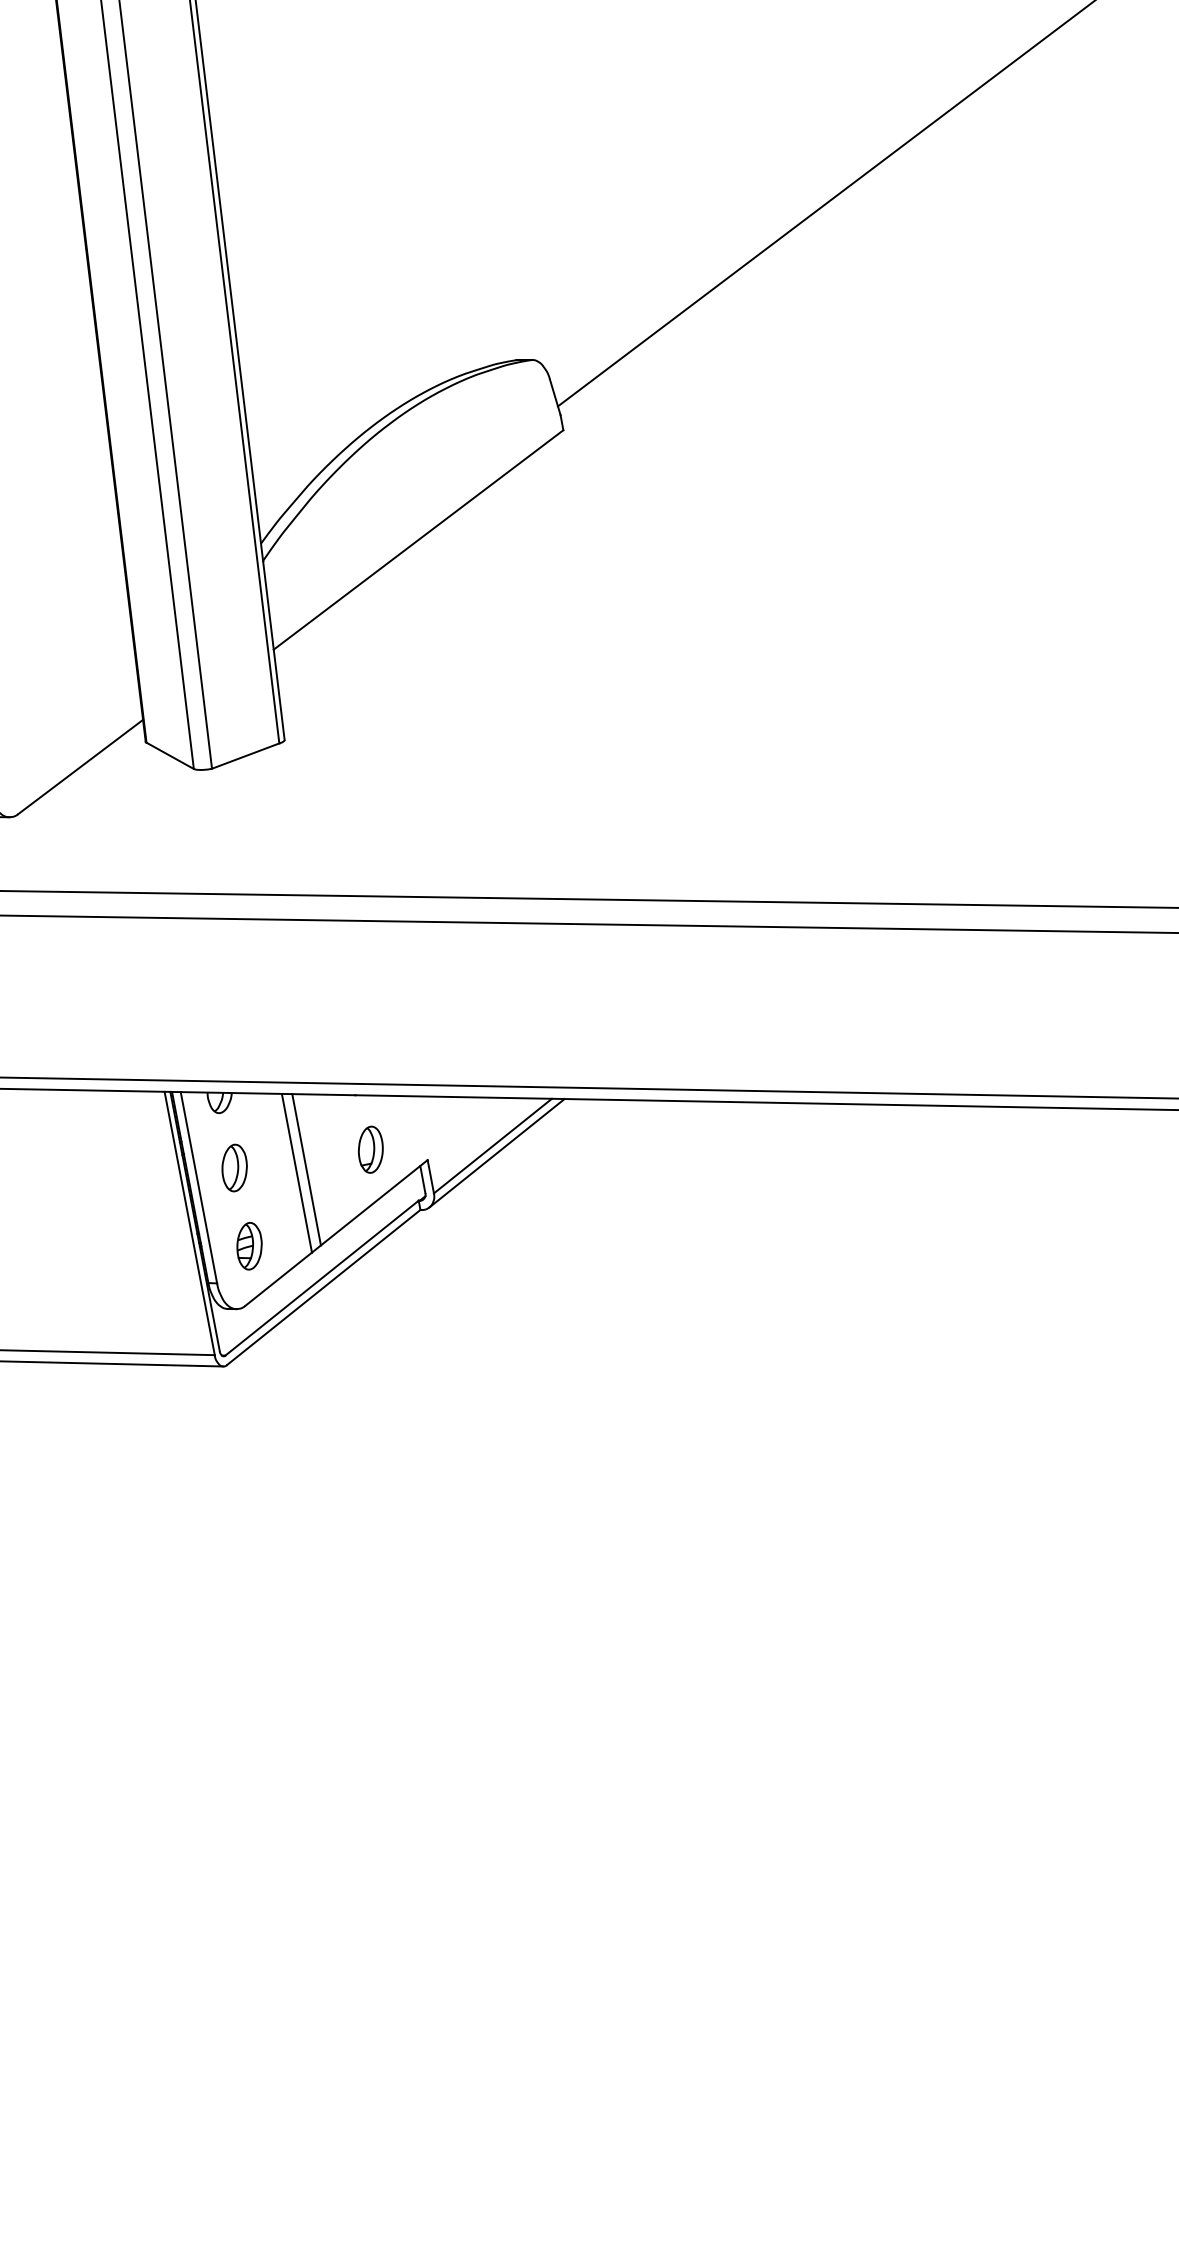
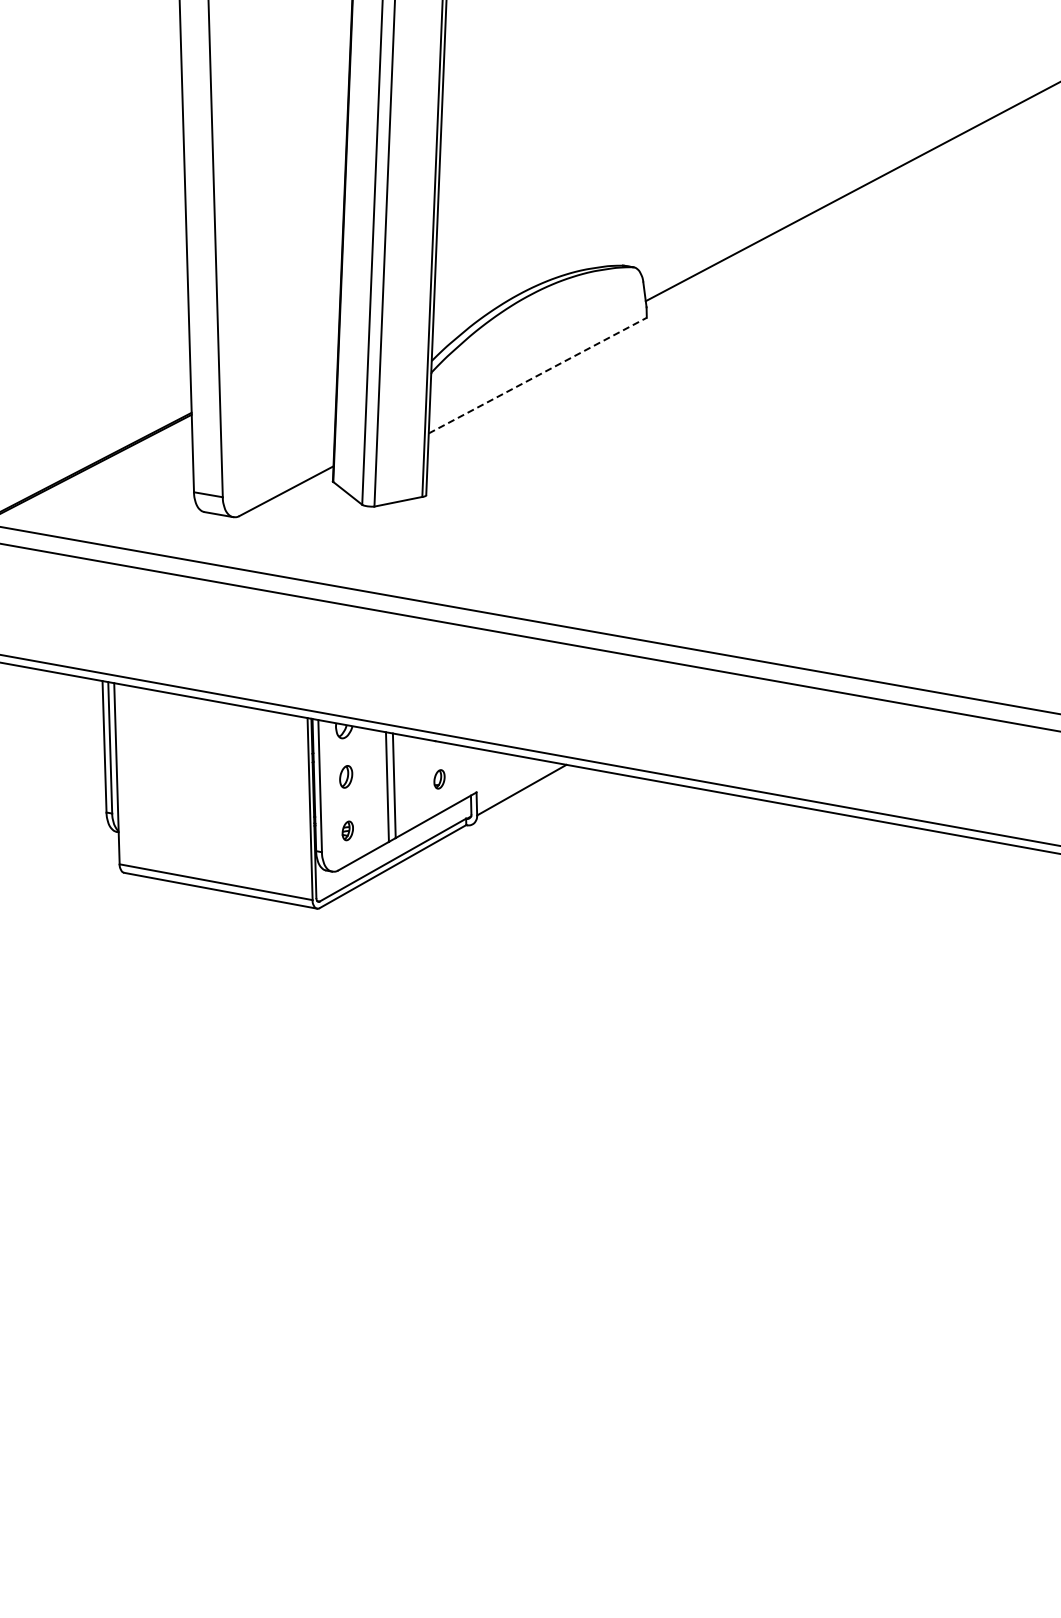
line: (419, 539) -> (538, 375), solid -> dashed
part: (370, 1149) -> (439, 779), size x0.6
line: (496, 1153) -> (523, 795), removed
part: (233, 1167) -> (345, 776), size x0.7
part: (249, 1245) -> (347, 830), size x0.6

